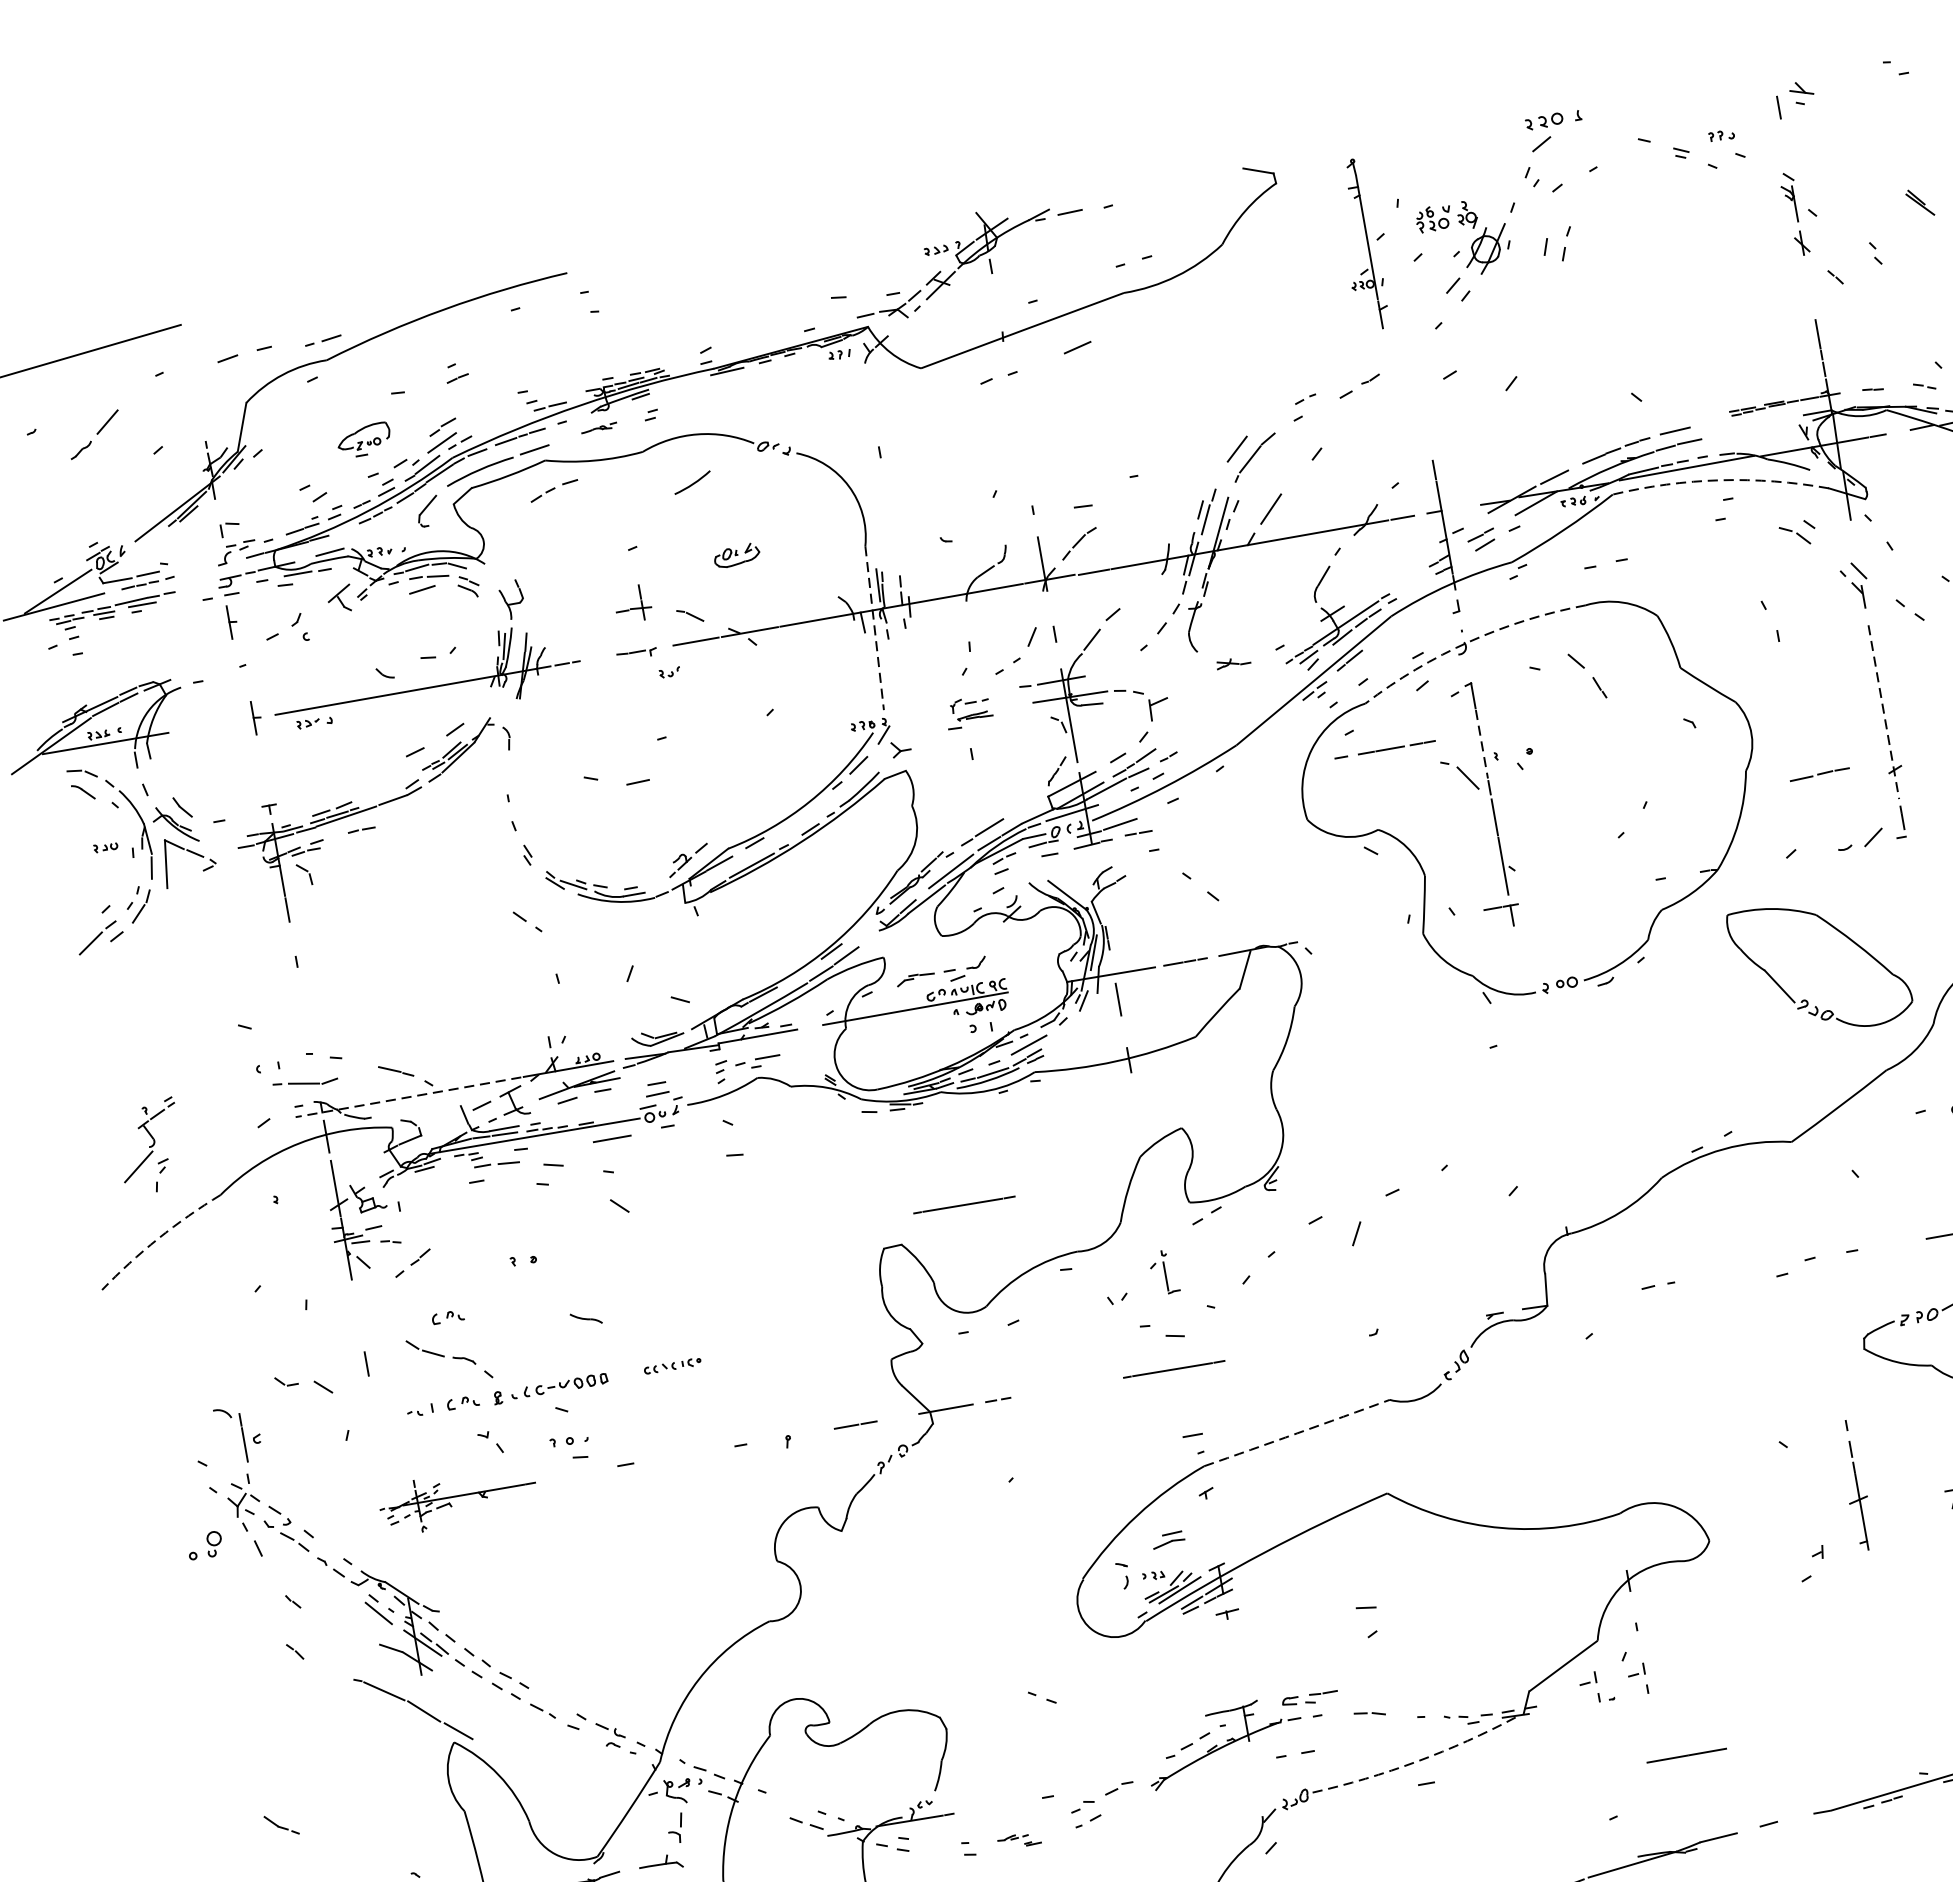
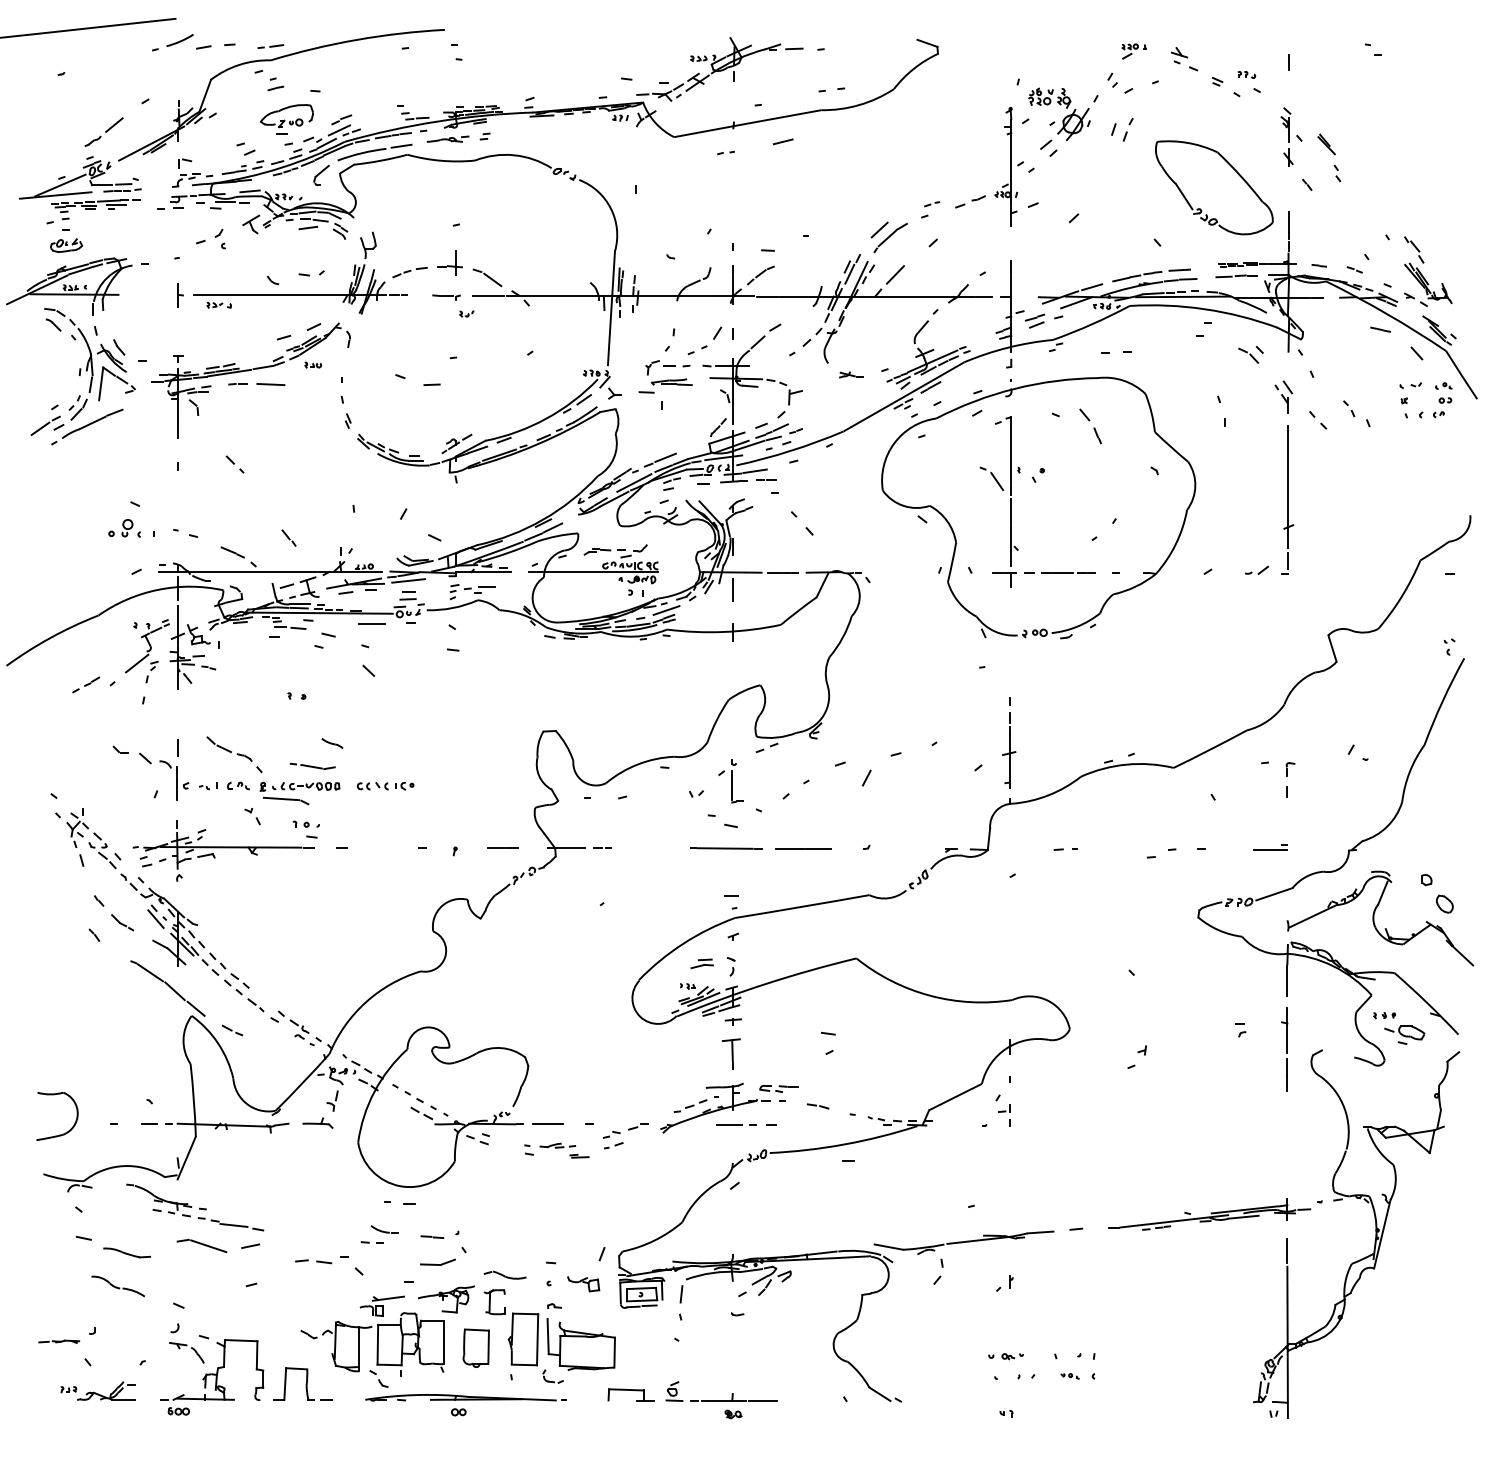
part: (1801, 93) -> (1179, 55), moved
part: (1554, 130) -> (1133, 51), size x0.62
part: (1919, 203) -> (1326, 144), moved
part: (1364, 243) -> (1008, 166), moved
part: (456, 372) -> (275, 84), moved
part: (998, 377) -> (725, 152), size x0.62
part: (598, 427) -> (447, 138), size x1.67
part: (93, 433) -> (103, 131), moved
part: (363, 440) -> (286, 119), size x1.43
arc: (1720, 480) -> (1204, 309), dashed -> solid
line: (691, 482) -> (179, 40), moved
part: (553, 490) -> (409, 272), moved
part: (736, 555) -> (66, 245), moved
part: (690, 615) -> (487, 277), size x1.67
part: (232, 622) -> (175, 227), removed
line: (874, 628) -> (611, 308), dashed -> solid
arc: (1469, 641) -> (1014, 388), dashed -> solid
part: (968, 711) -> (665, 376), size x1.67
line: (1883, 712) -> (1287, 486), dashed -> solid
line: (1481, 744) -> (1010, 460), dashed -> solid
line: (1383, 748) -> (1059, 572), moved
part: (1819, 774) -> (1236, 276), moved
line: (407, 822) -> (270, 384), added
part: (1859, 838) -> (1256, 569), size x0.71
part: (106, 846) -> (313, 364), moved
line: (526, 922) -> (234, 464), moved
part: (157, 928) -> (87, 426), added
part: (1805, 999) -> (1200, 208), moved
line: (471, 1036) -> (288, 537), added
line: (653, 1067) -> (408, 580), added
part: (304, 1081) -> (312, 765), moved
line: (407, 1097) -> (237, 571), dashed -> solid
part: (150, 1147) -> (147, 651), moved
line: (964, 1204) -> (603, 711), removed
arc: (157, 1238) -> (50, 637), dashed -> solid
part: (413, 1262) -> (86, 684), moved
part: (1163, 1272) -> (730, 781), size x1.43
part: (447, 1316) -> (238, 725), removed
part: (672, 1365) -> (385, 785), size x1.43
line: (527, 1409) -> (281, 798), added
arc: (1297, 1432) -> (802, 906), dashed -> solid
part: (239, 1434) -> (174, 780), moved
part: (1856, 1484) -> (1009, 742), moved
part: (457, 1498) -> (223, 850), size x1.67
part: (204, 1546) -> (120, 528), moved
part: (1122, 1575) -> (730, 966), moved
part: (1231, 1660) -> (730, 1053), added
part: (1589, 1688) -> (970, 1115), removed
part: (1041, 1697) -> (413, 1096), moved
line: (515, 1752) -> (232, 1030), added
line: (1686, 1755) -> (803, 848), moved
arc: (1417, 1761) -> (844, 1144), dashed -> solid
line: (1246, 1762) -> (728, 1124), added
line: (988, 1807) -> (547, 1124), added
part: (281, 1825) -> (122, 922), moved
part: (1019, 1840) -> (564, 1150), size x1.67

